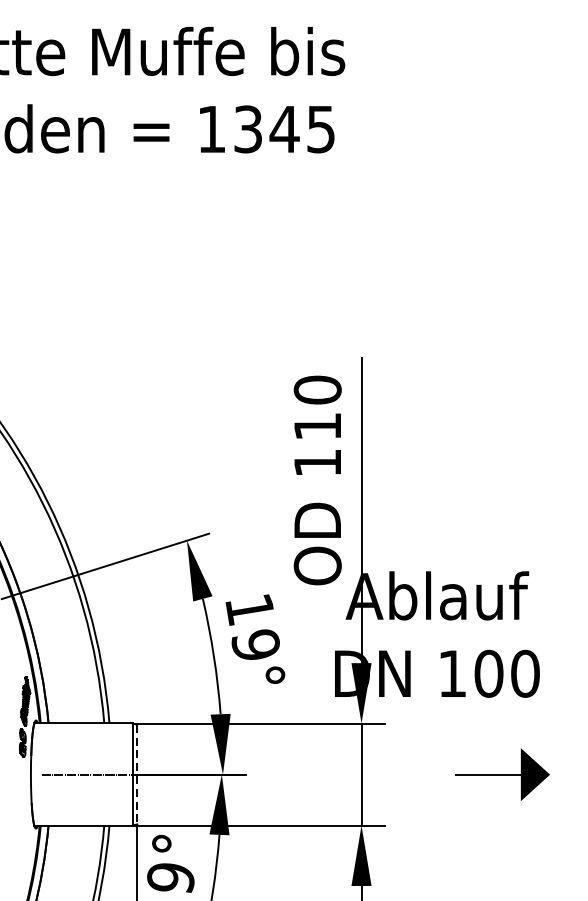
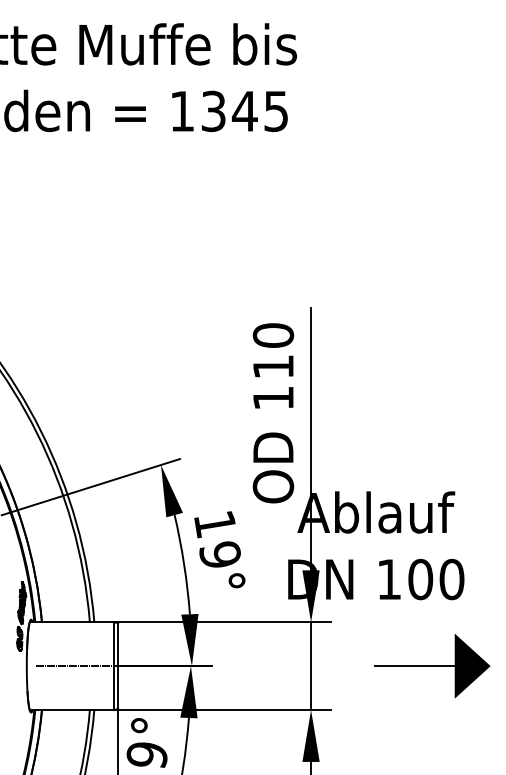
line: (137, 774) -> (118, 666), dashed -> solid
part: (502, 774) -> (432, 666), size x1.43

